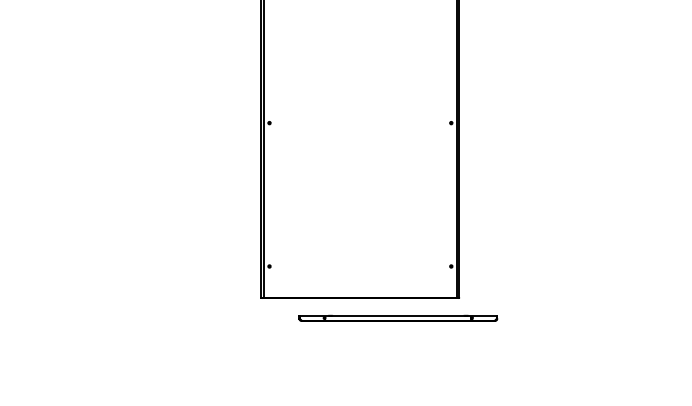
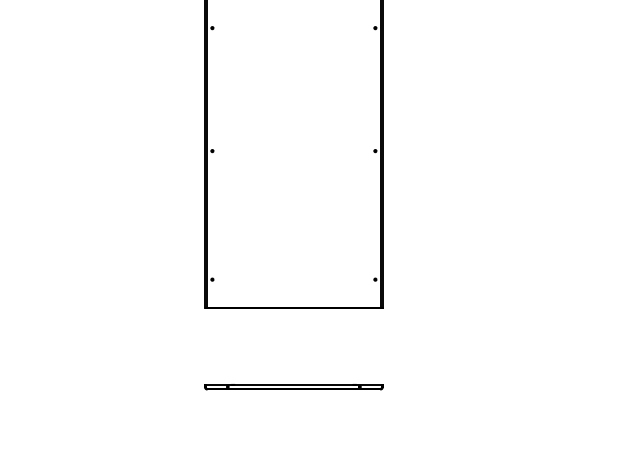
part: (397, 318) -> (293, 387), moved

